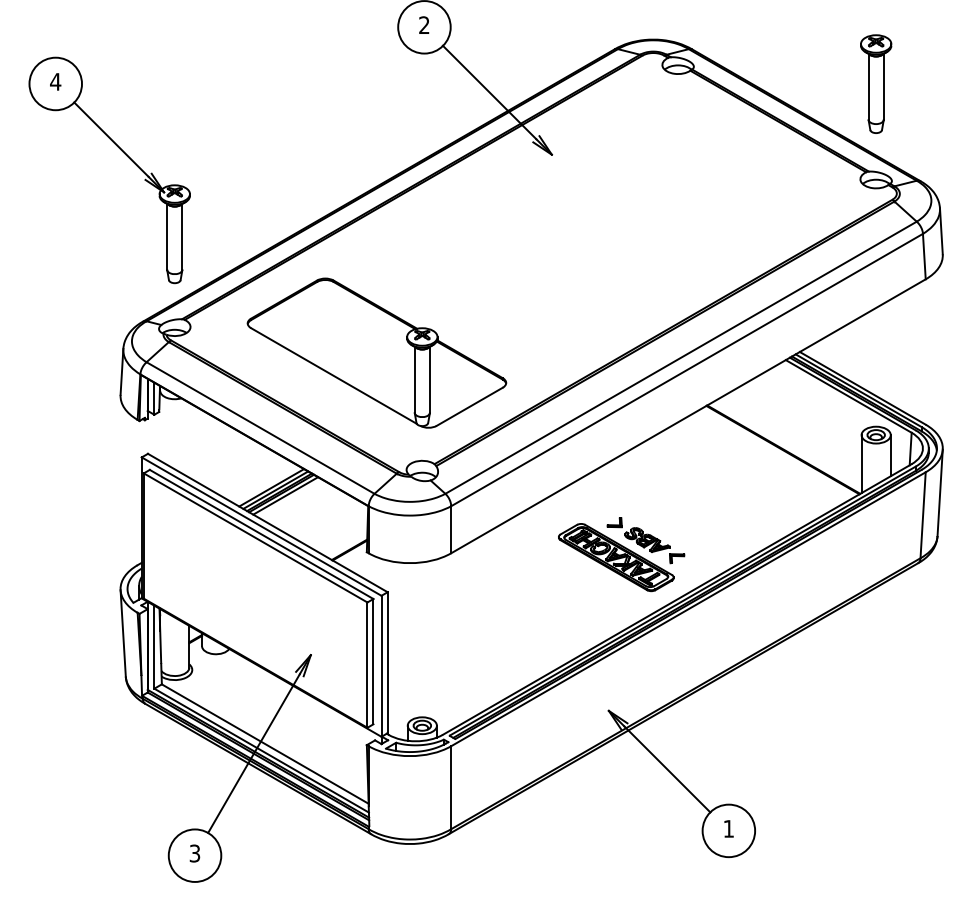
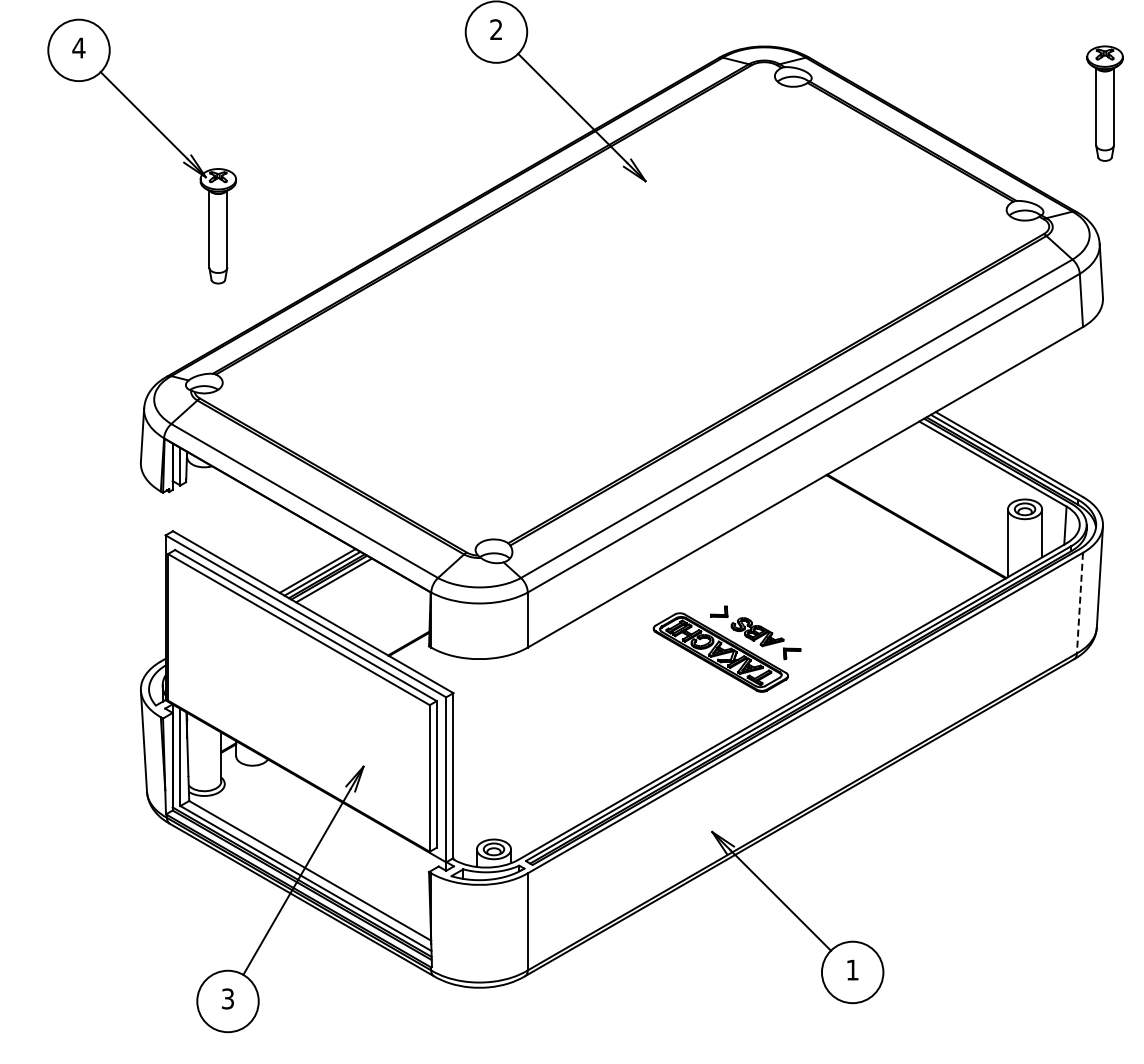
part: (875, 84) -> (1104, 103), moved
part: (124, 154) -> (159, 132), moved
part: (376, 353) -> (440, 413), removed
line: (922, 515) -> (1079, 603), solid -> dashed

